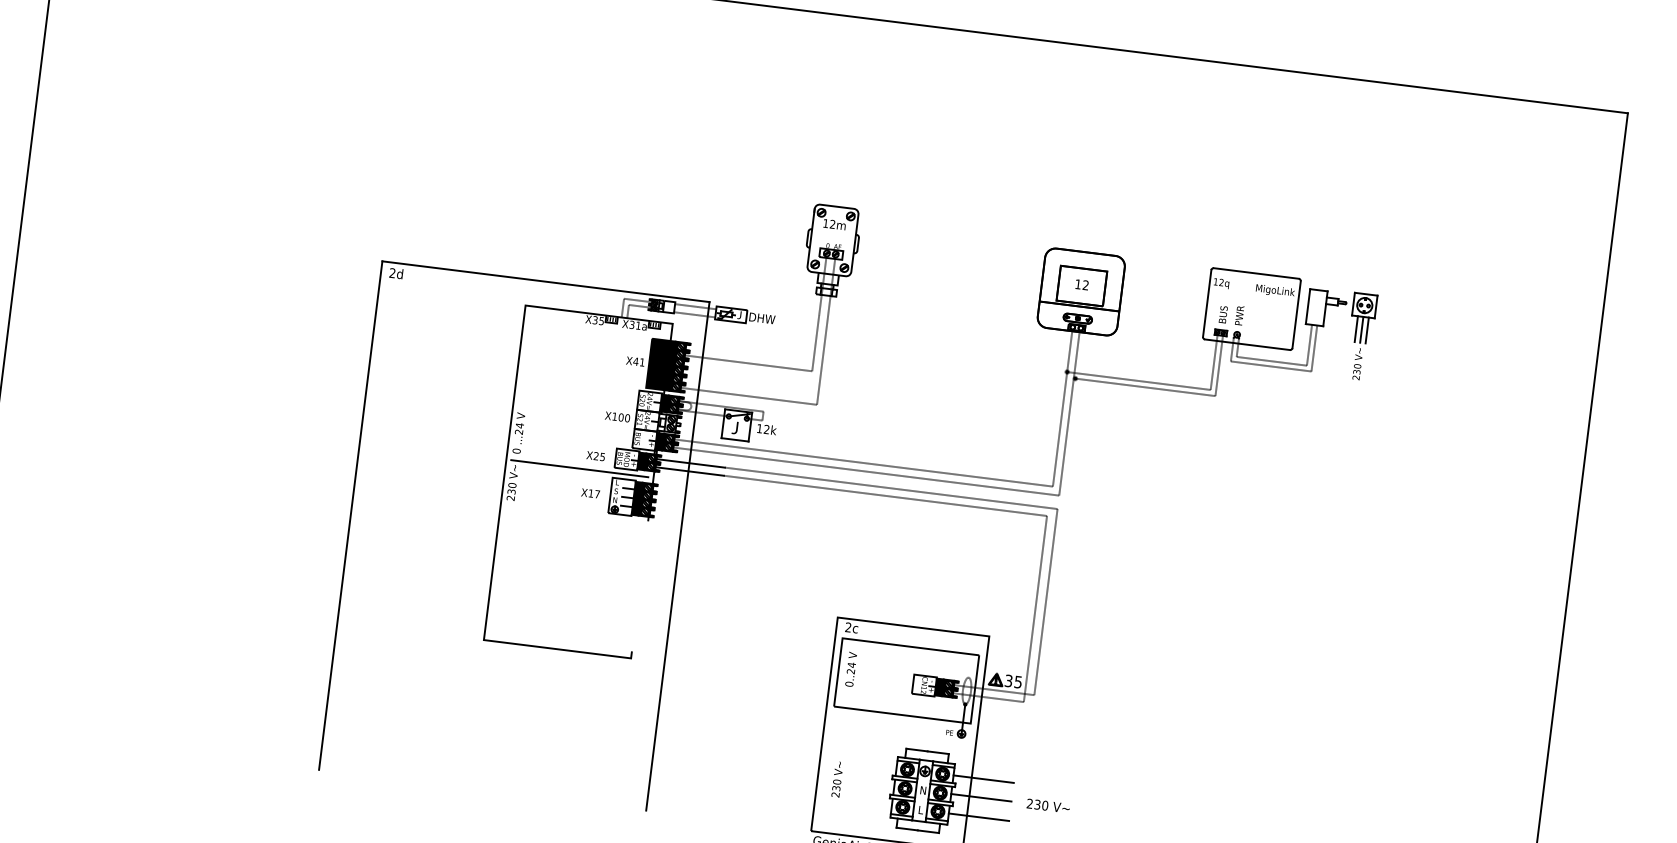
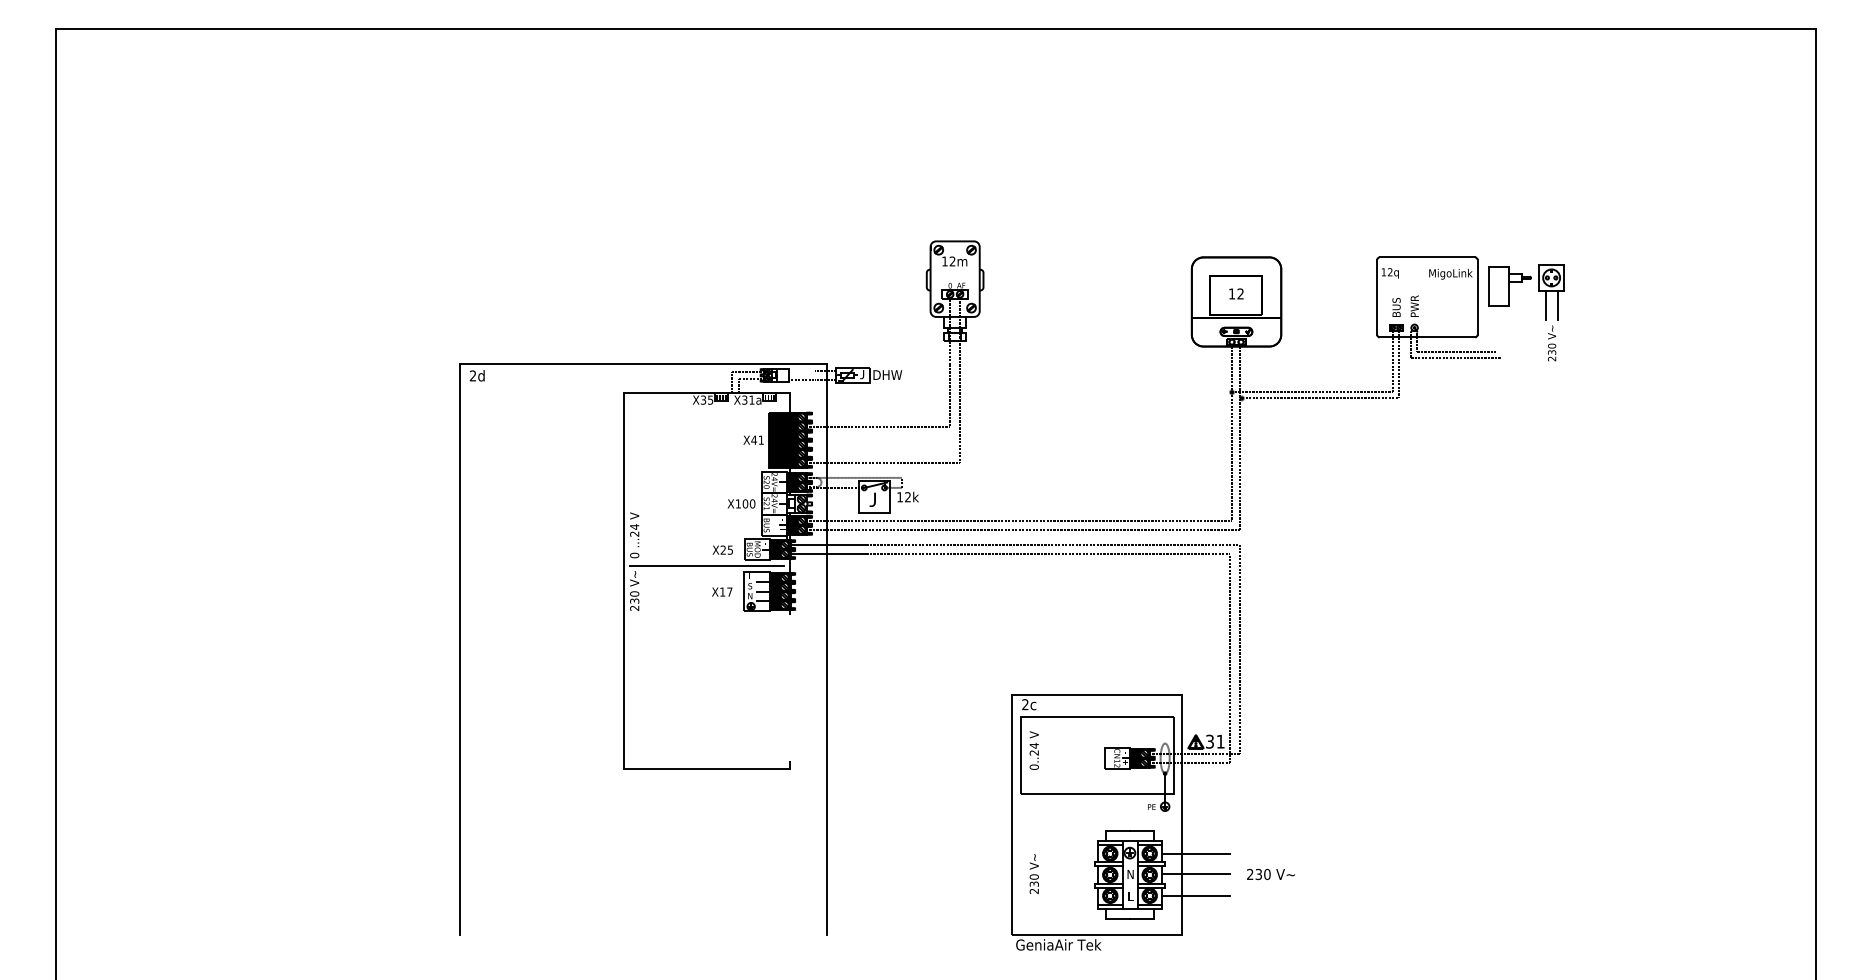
line: (686, 305) -> (802, 371), removed
line: (1361, 329) -> (1551, 304), removed
line: (1309, 345) -> (1495, 329), removed
line: (1314, 348) -> (1501, 332), removed
text: (1018, 681) -> (1220, 741), 35 -> 31

